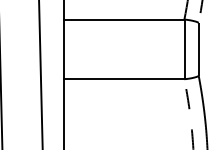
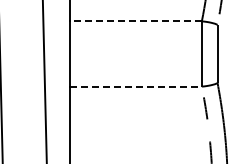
line: (124, 19) -> (136, 21), solid -> dashed
line: (124, 79) -> (136, 86), solid -> dashed

